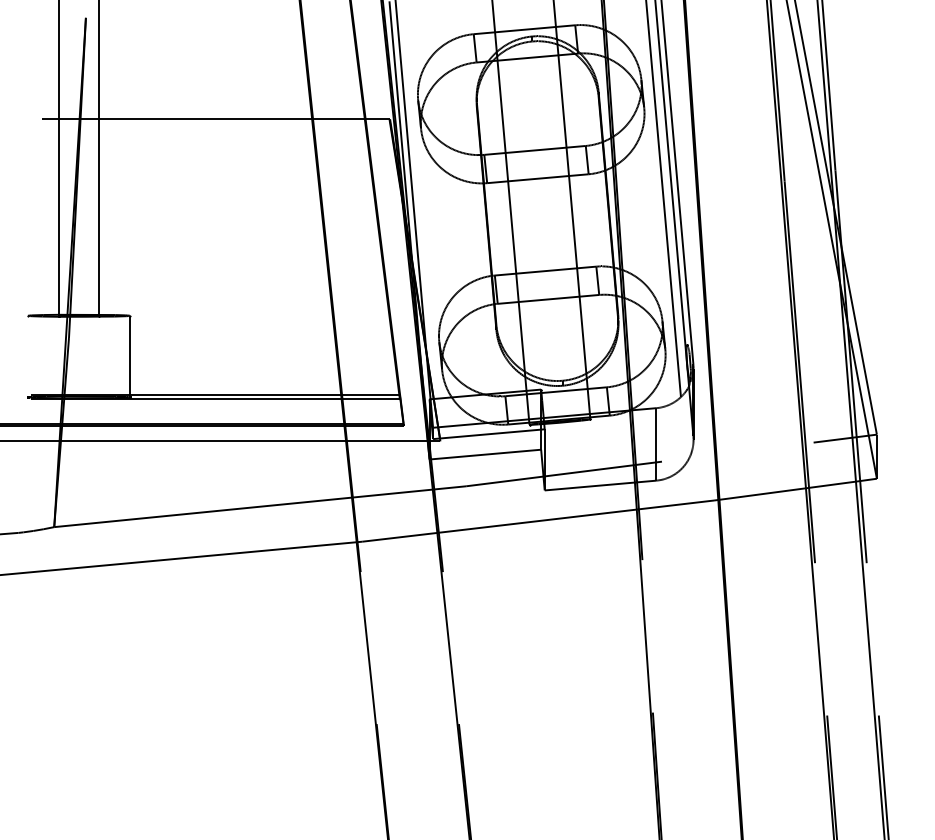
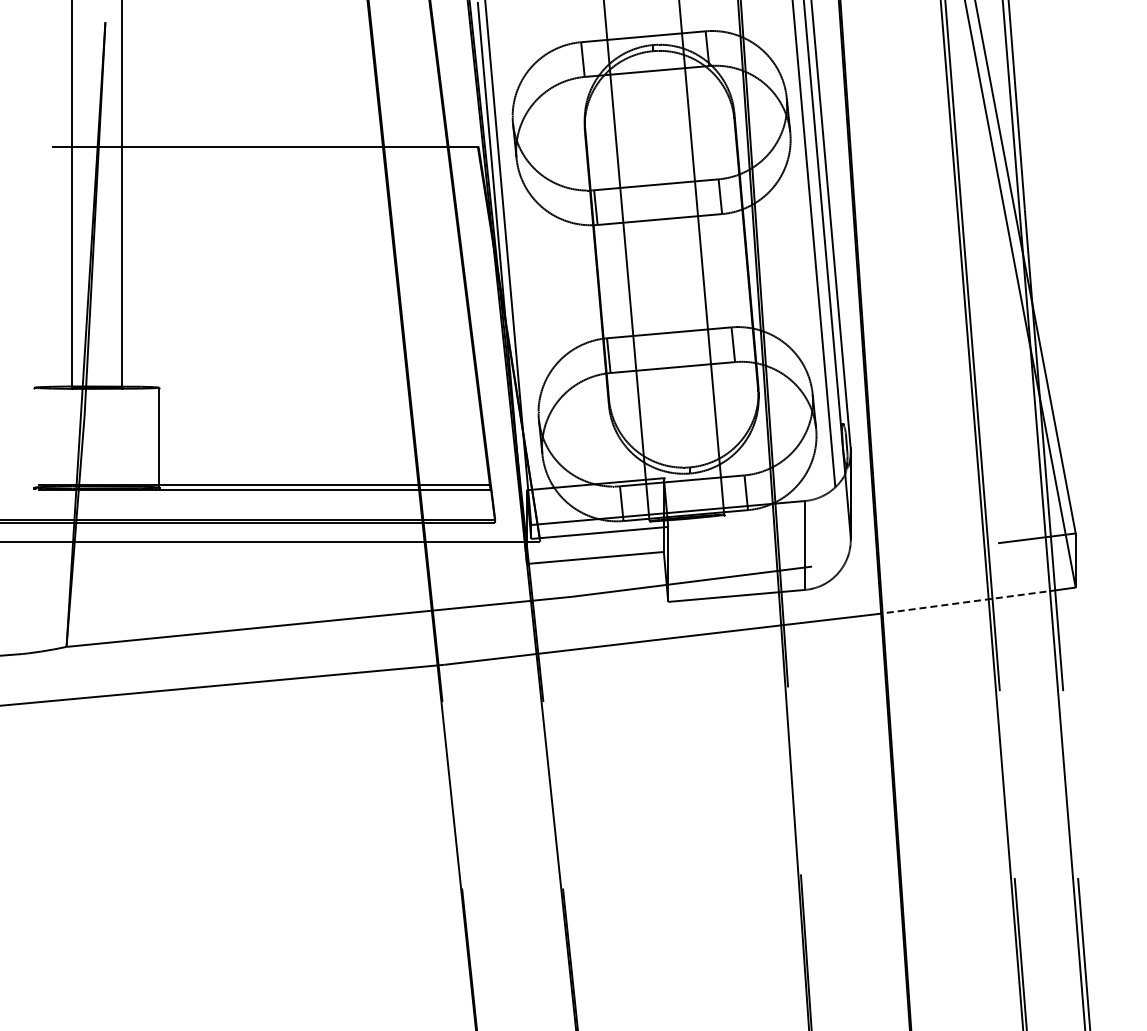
line: (784, 490) -> (962, 602), solid -> dashed

